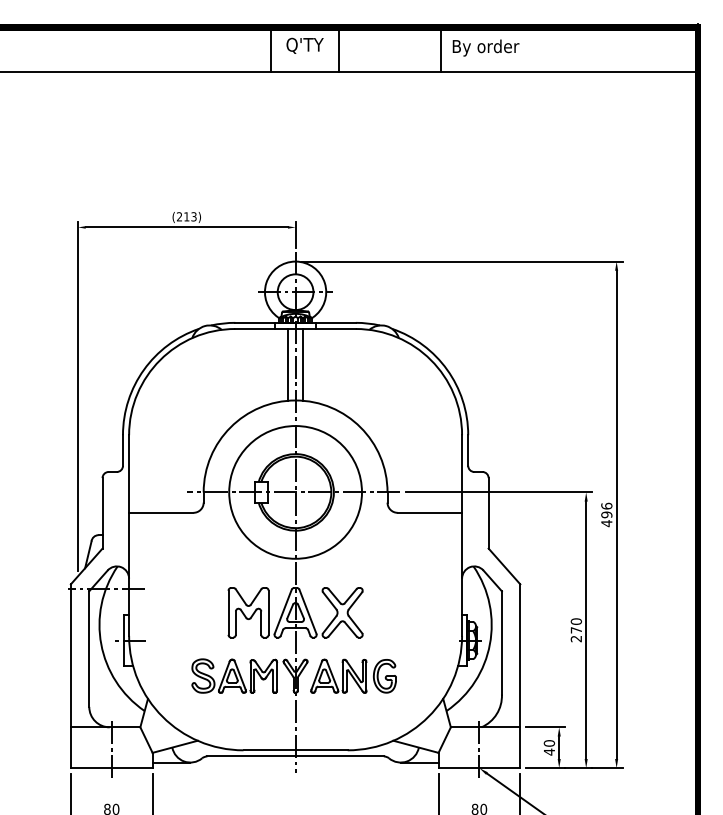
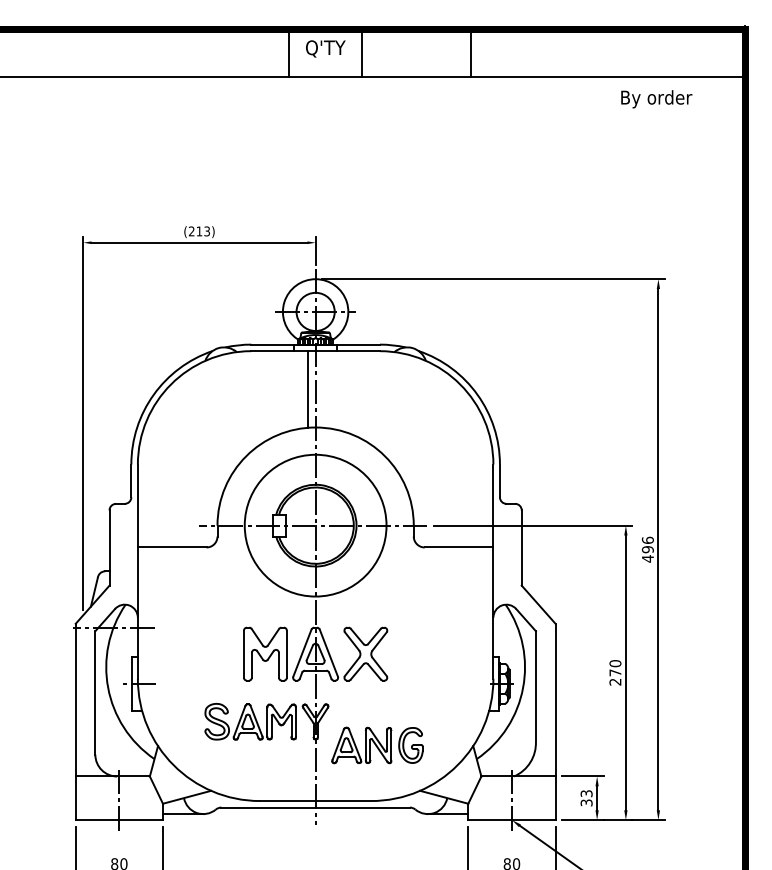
text: (485, 47) -> (656, 98), moved
line: (302, 364) -> (323, 389), removed
part: (353, 675) -> (377, 744), moved
text: (549, 747) -> (586, 798), 40 -> 33

